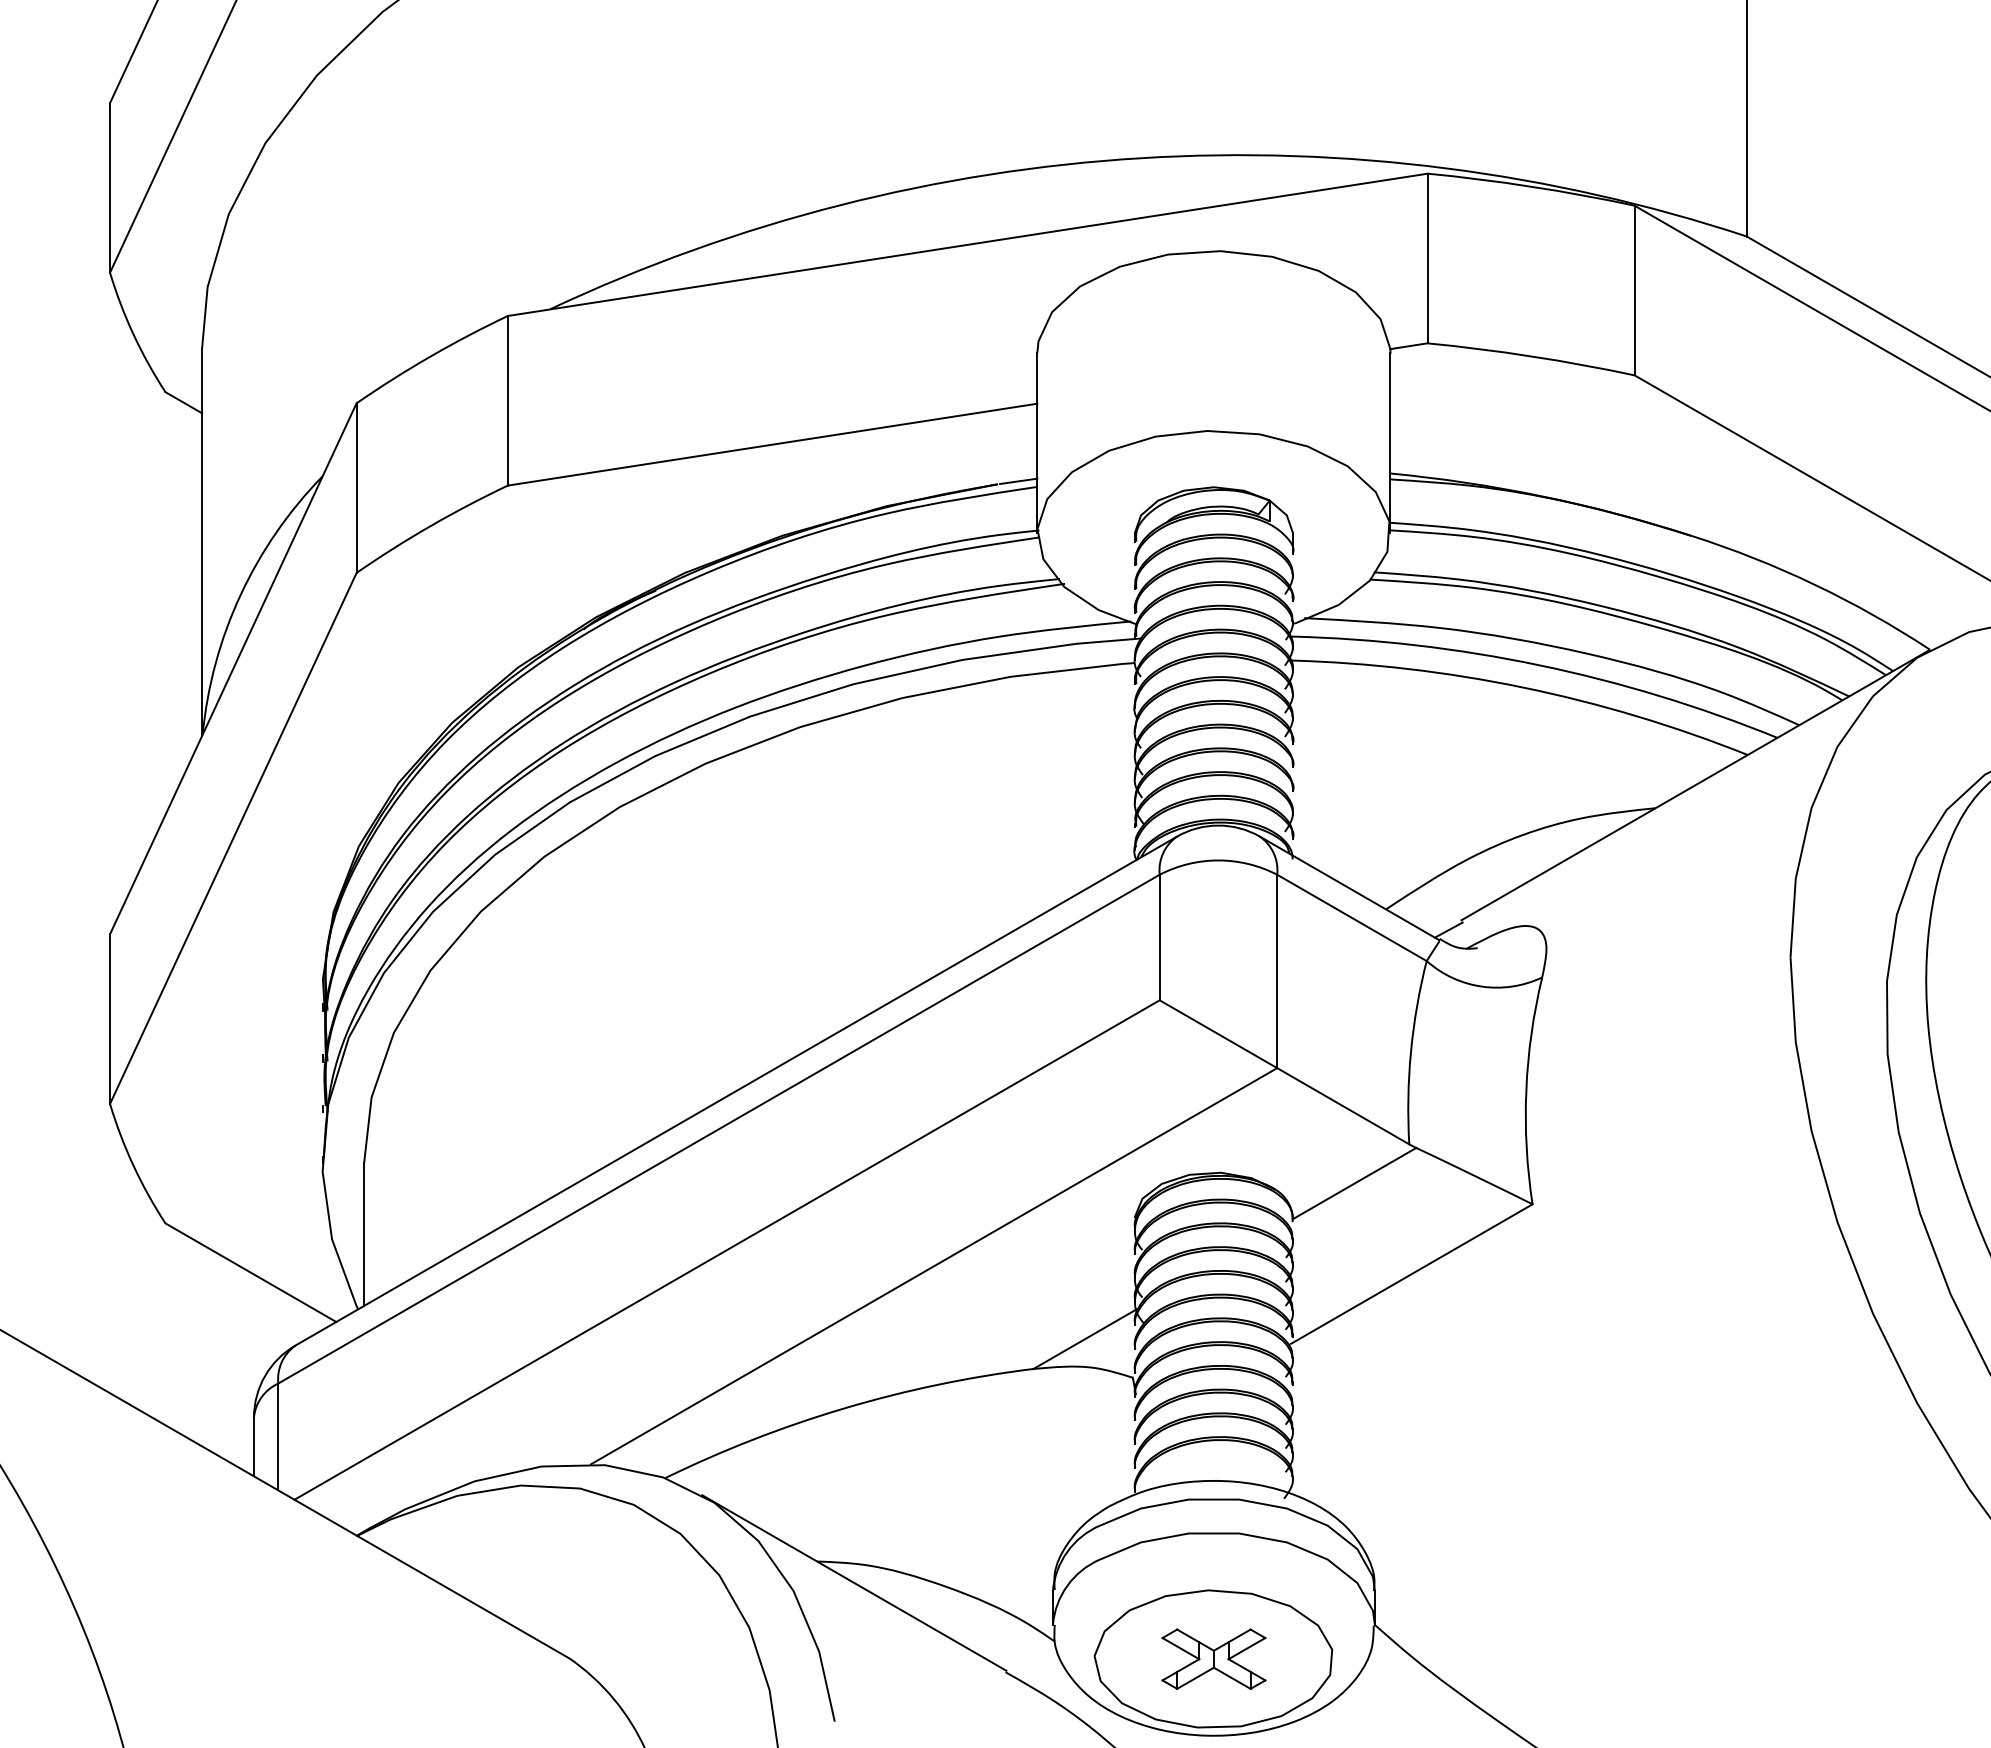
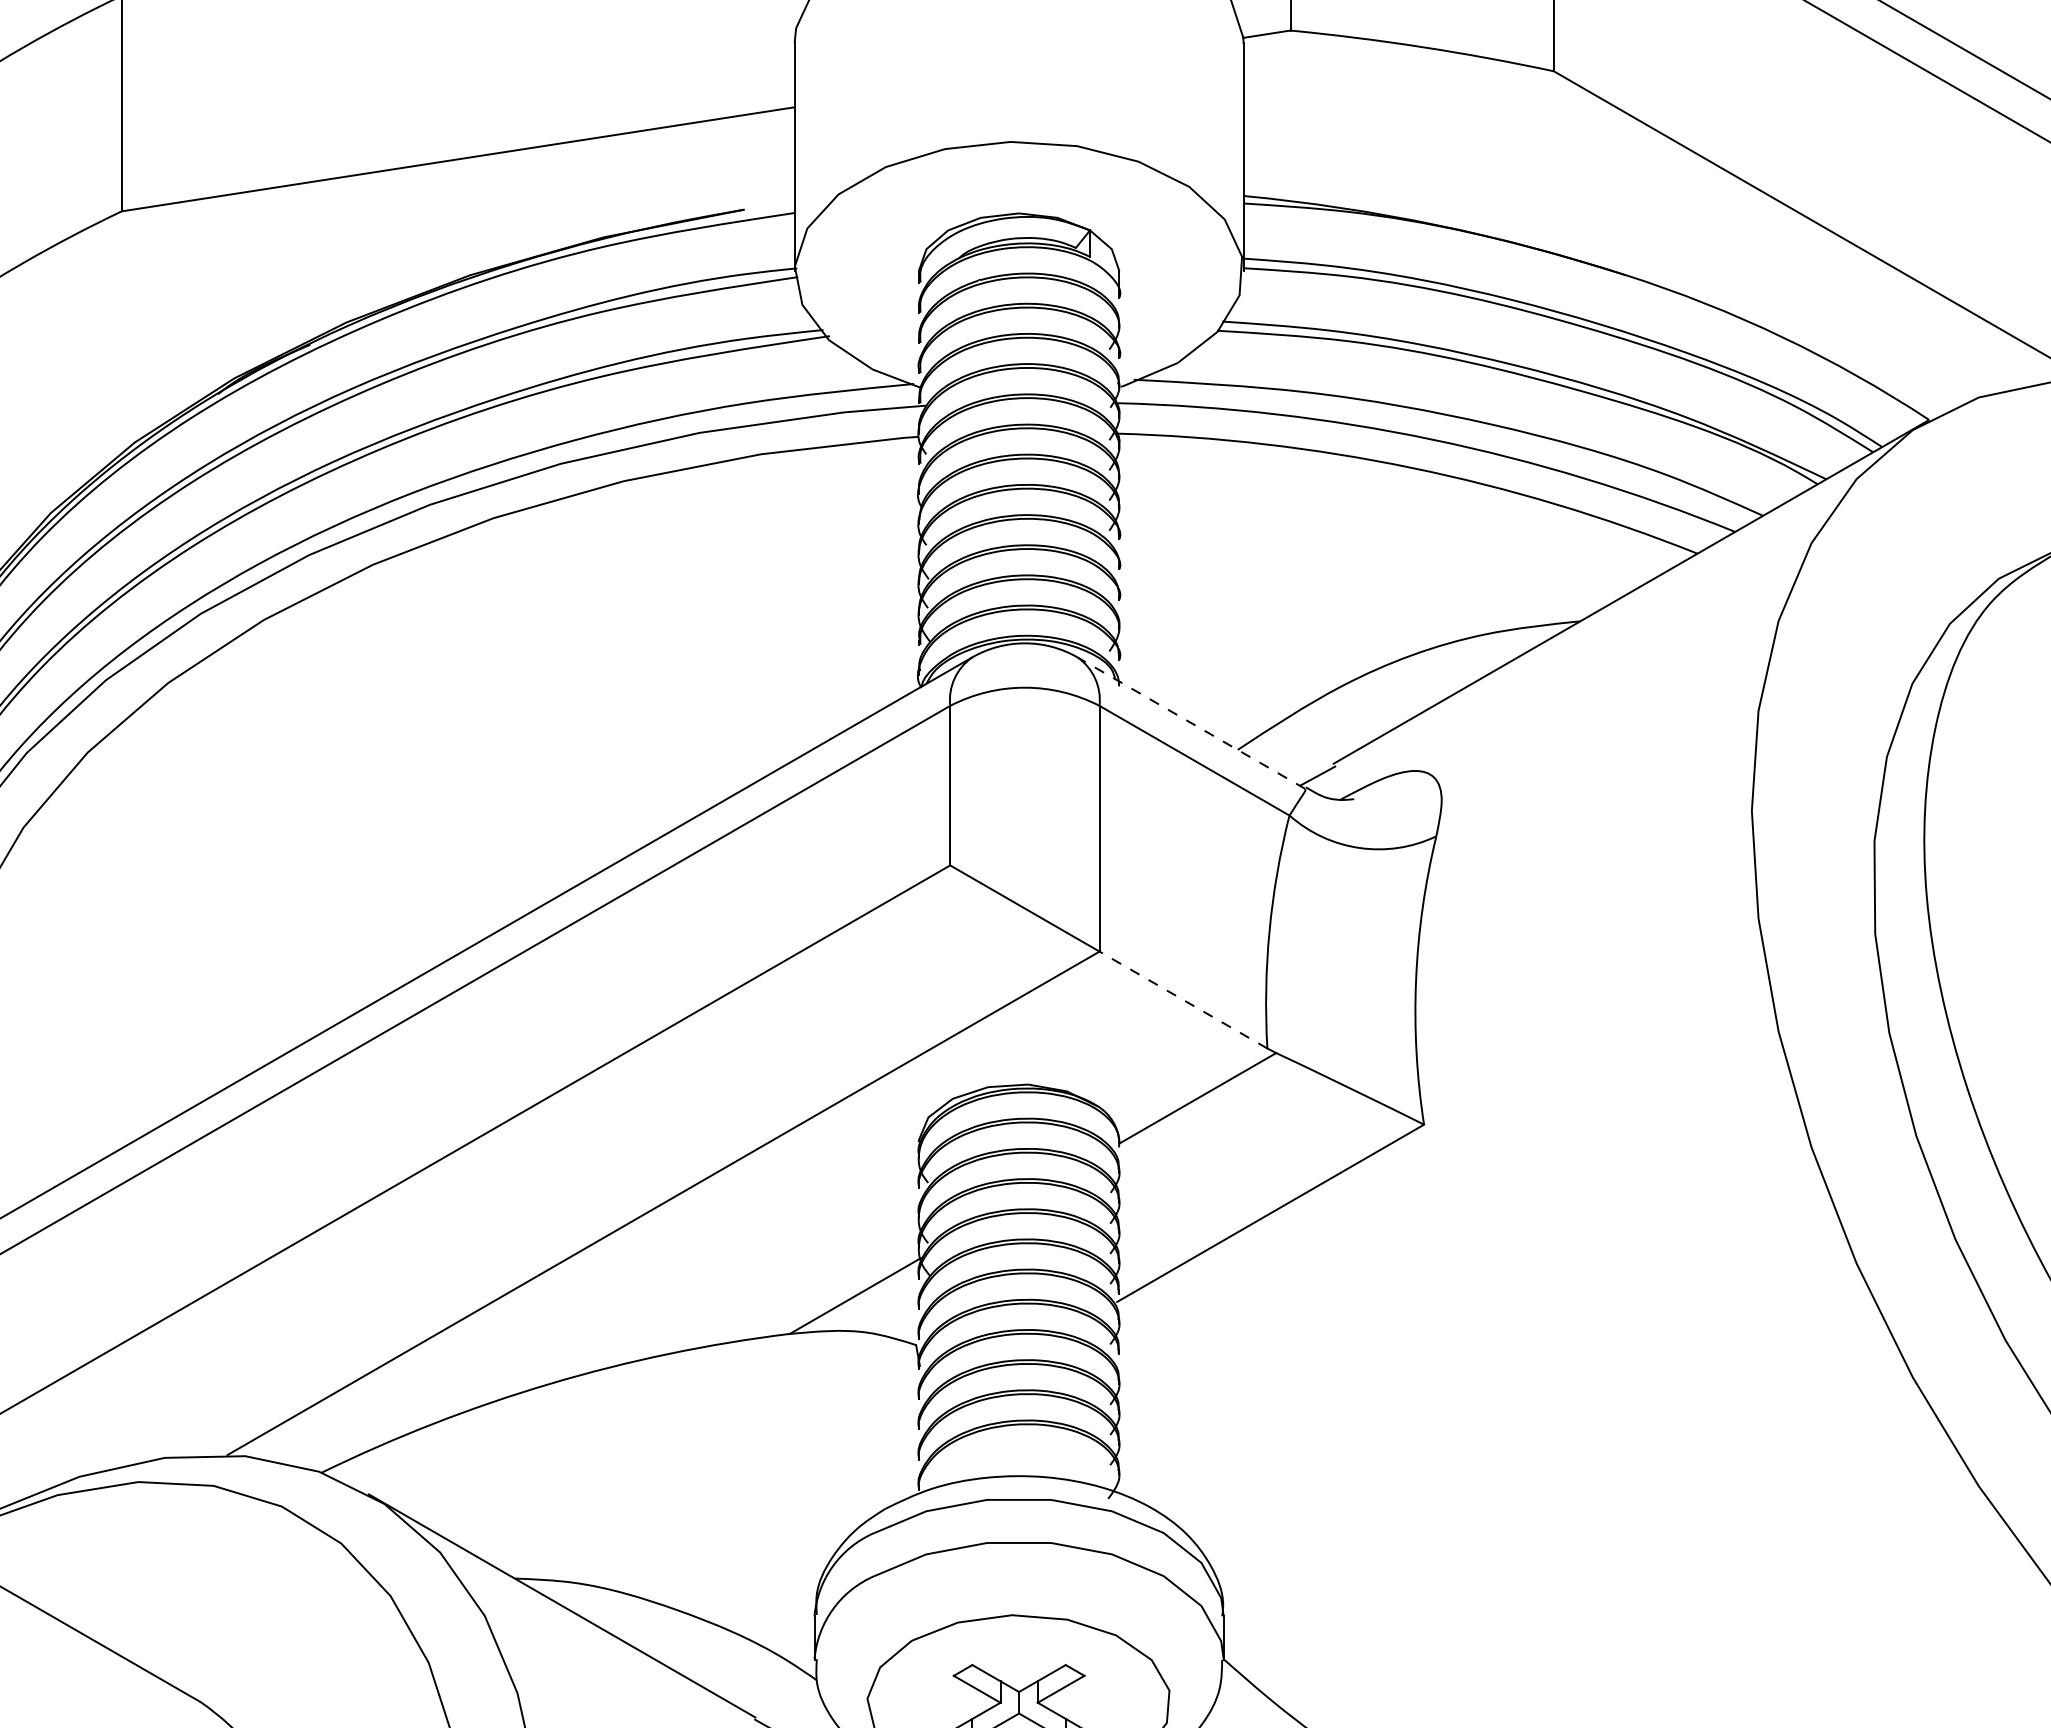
line: (1018, 481) -> (770, 206), removed
line: (1349, 888) -> (1191, 723), solid -> dashed
line: (1342, 1106) -> (1182, 1000), solid -> dashed

